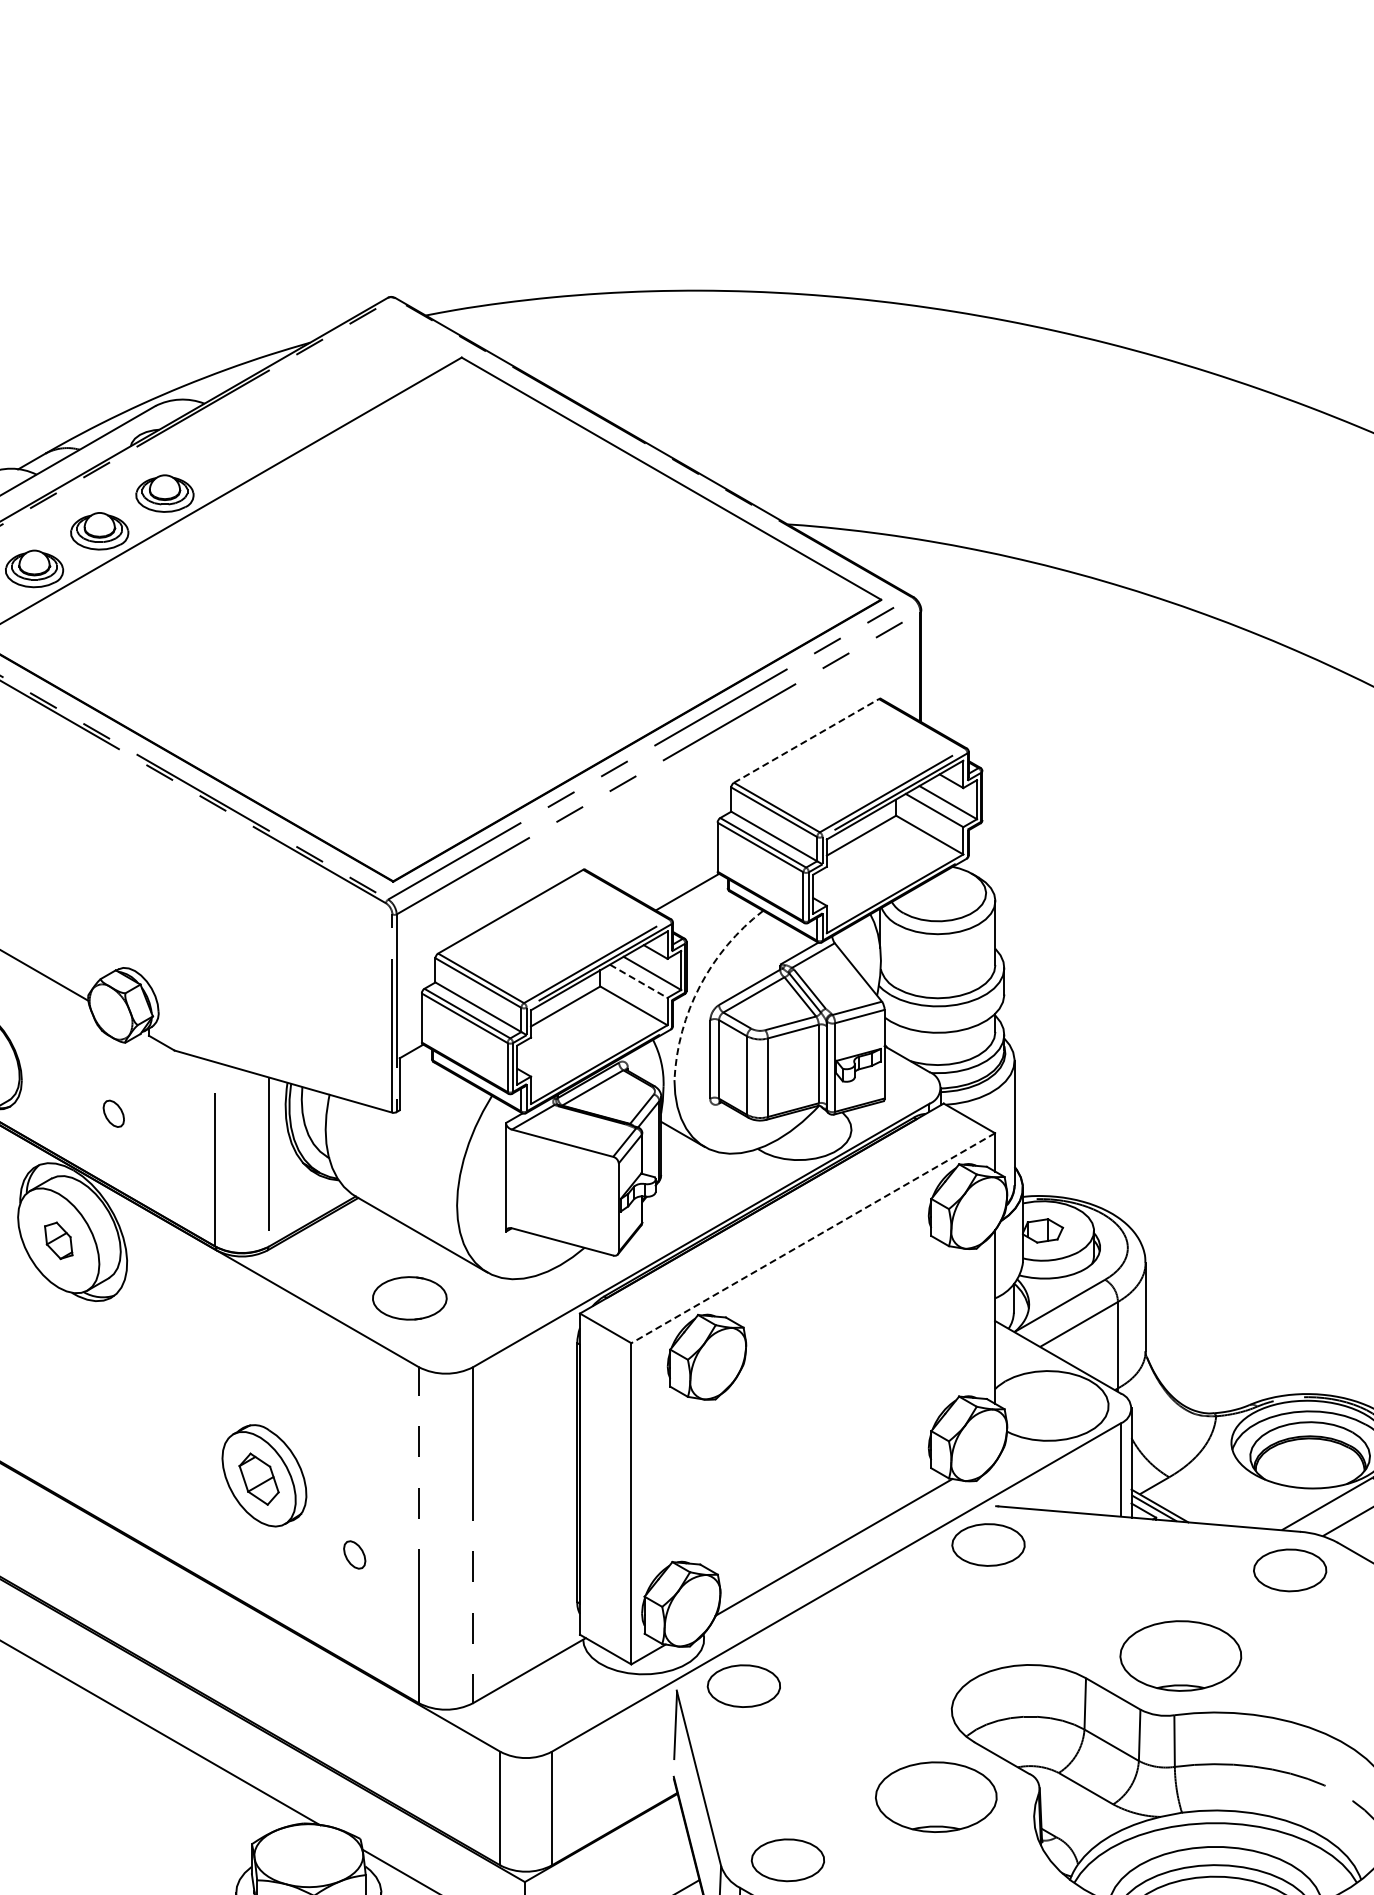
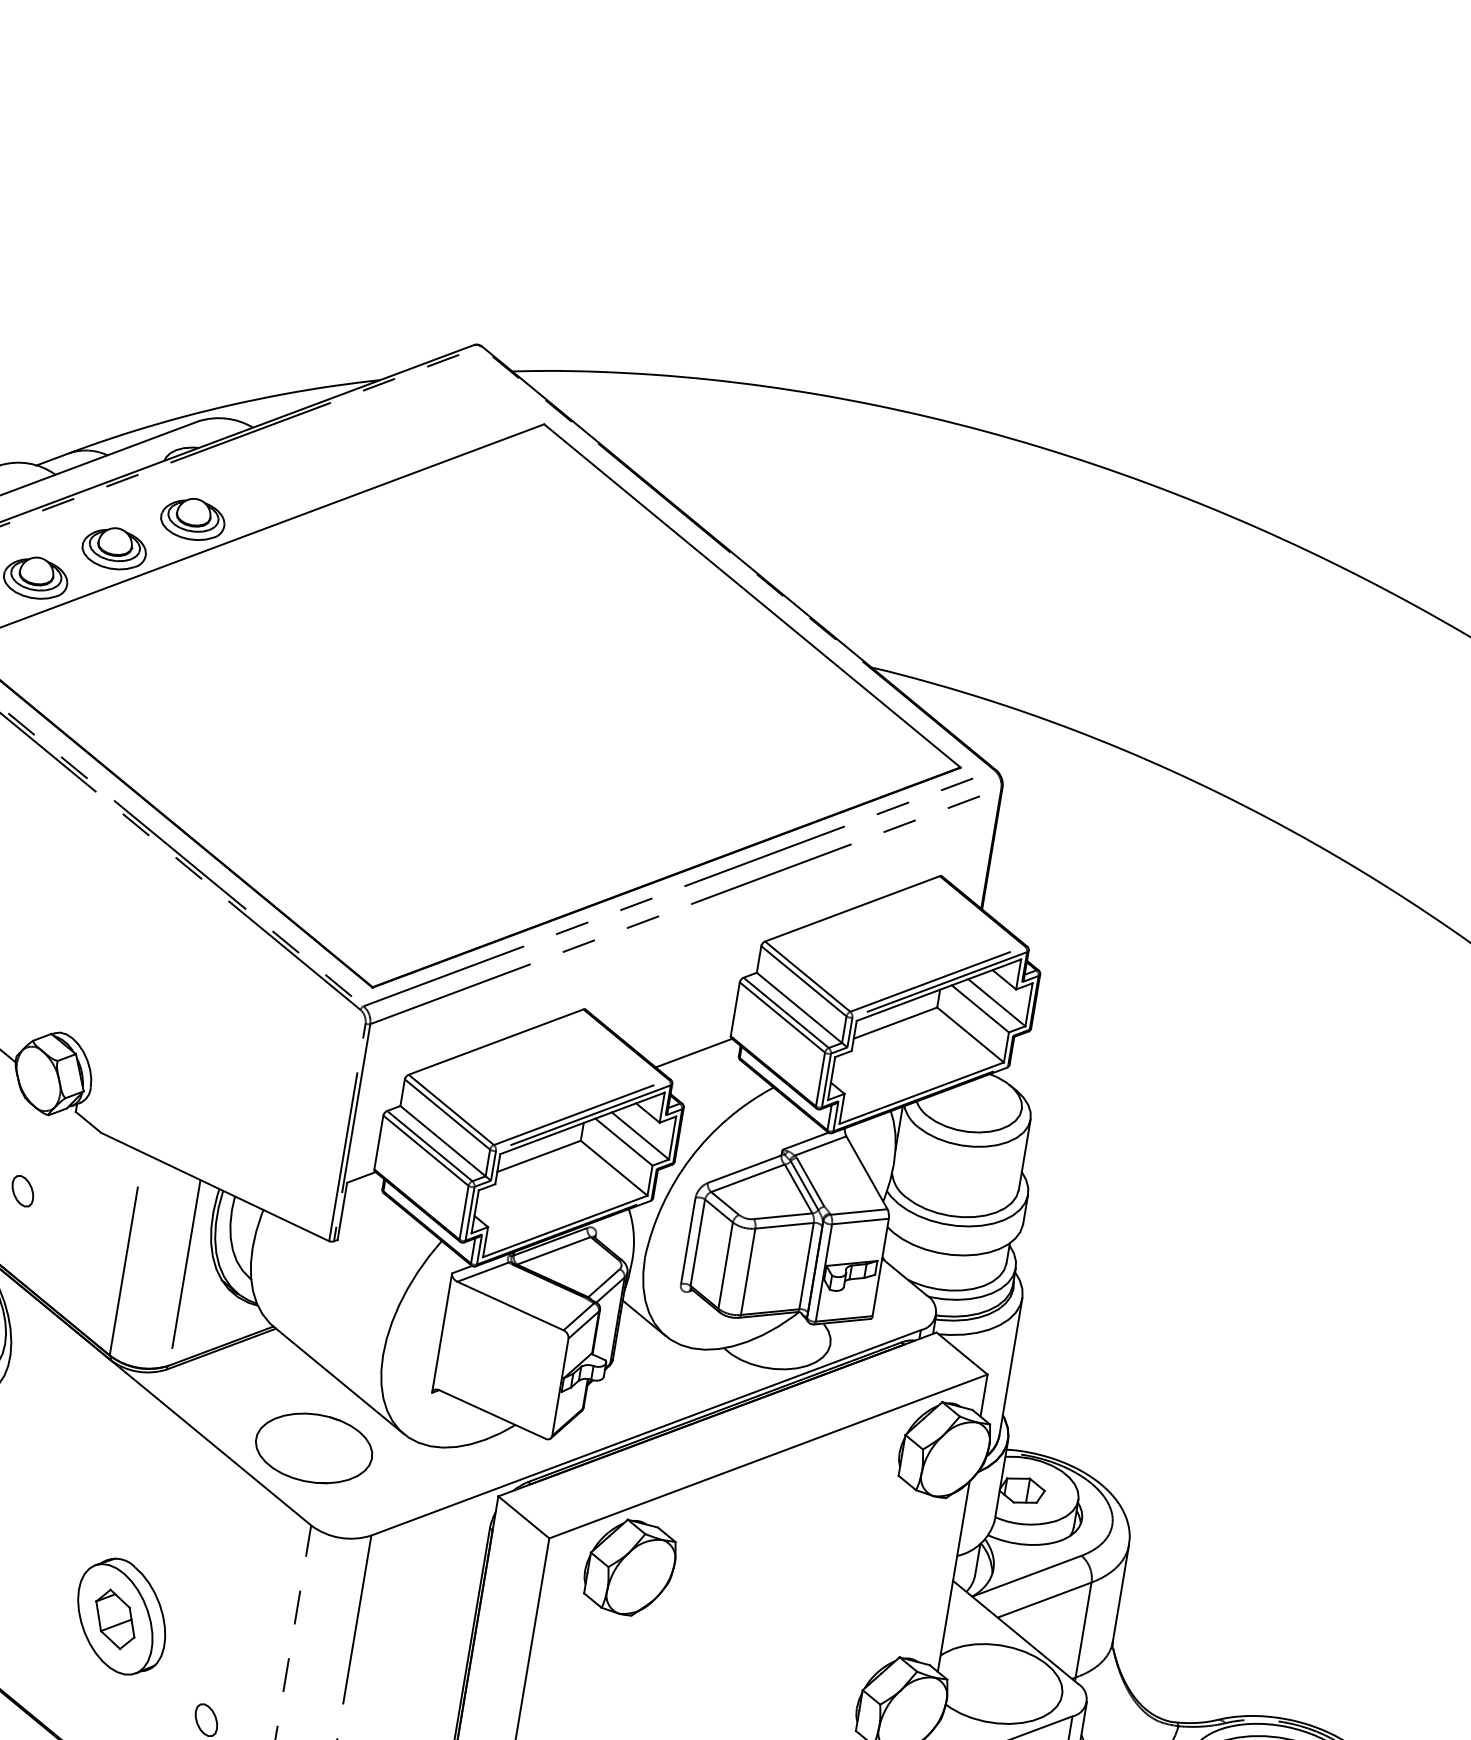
line: (806, 740) -> (852, 908), dashed -> solid
line: (639, 981) -> (624, 1142), dashed -> solid
arc: (700, 985) -> (691, 1158), dashed -> solid
line: (813, 1238) -> (768, 1456), dashed -> solid
part: (409, 1298) -> (313, 1448), size x1.43

